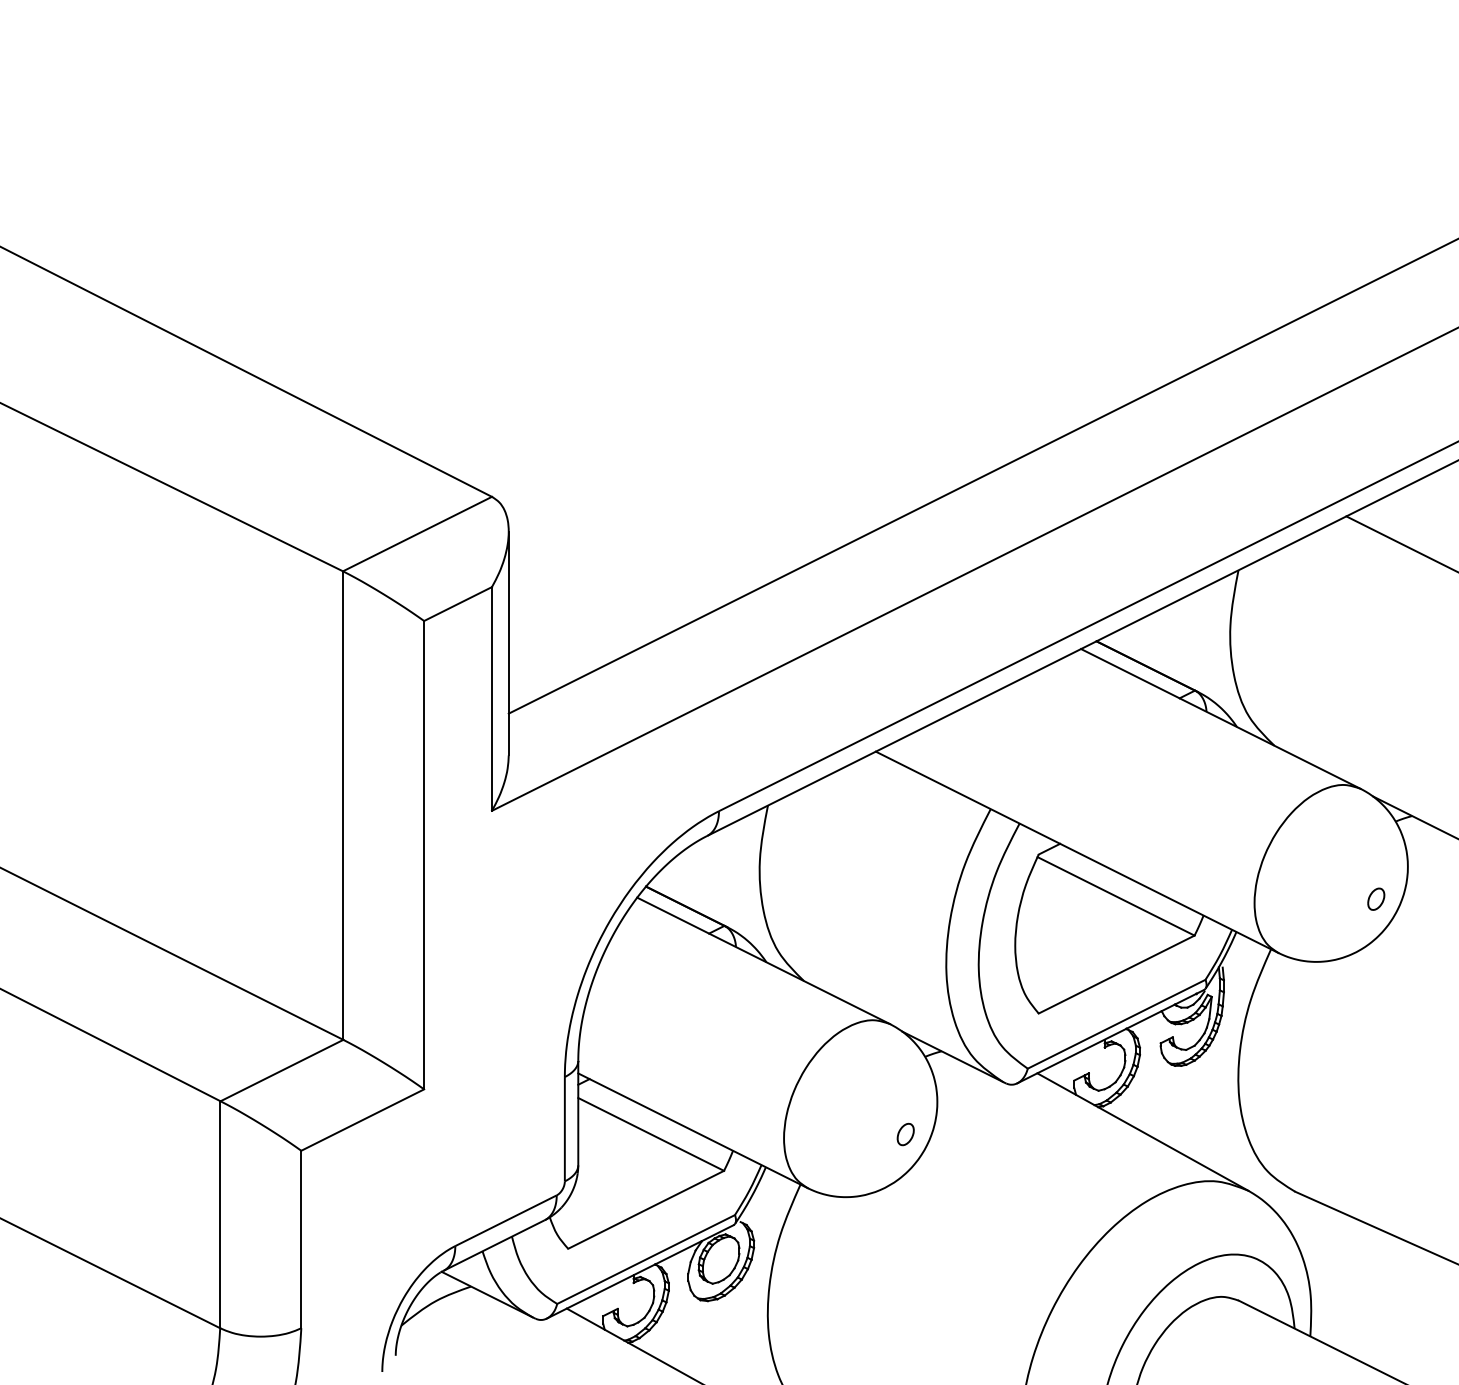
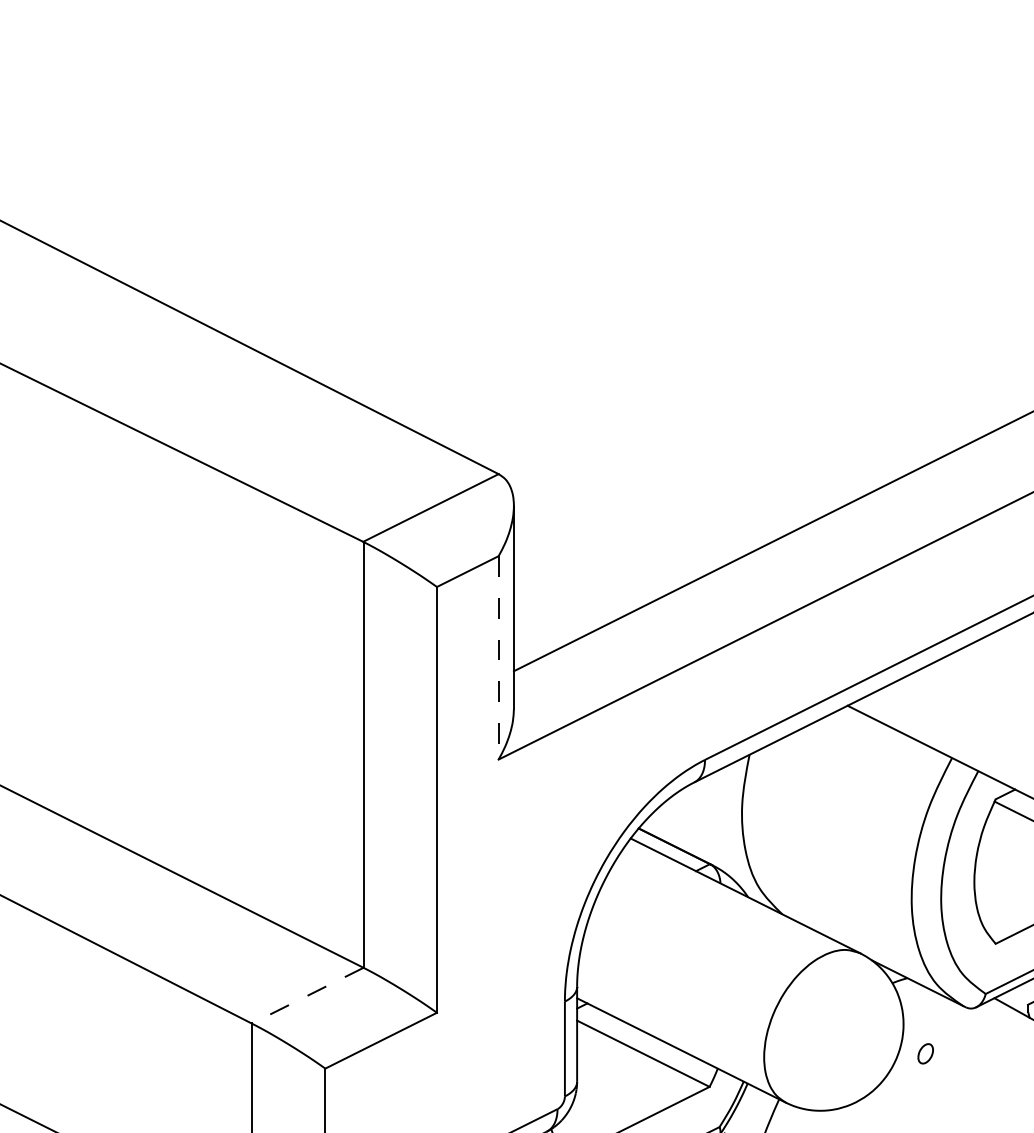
line: (491, 698) -> (498, 657), solid -> dashed
line: (281, 1070) -> (307, 995), solid -> dashed
part: (905, 1134) -> (925, 1053), moved

